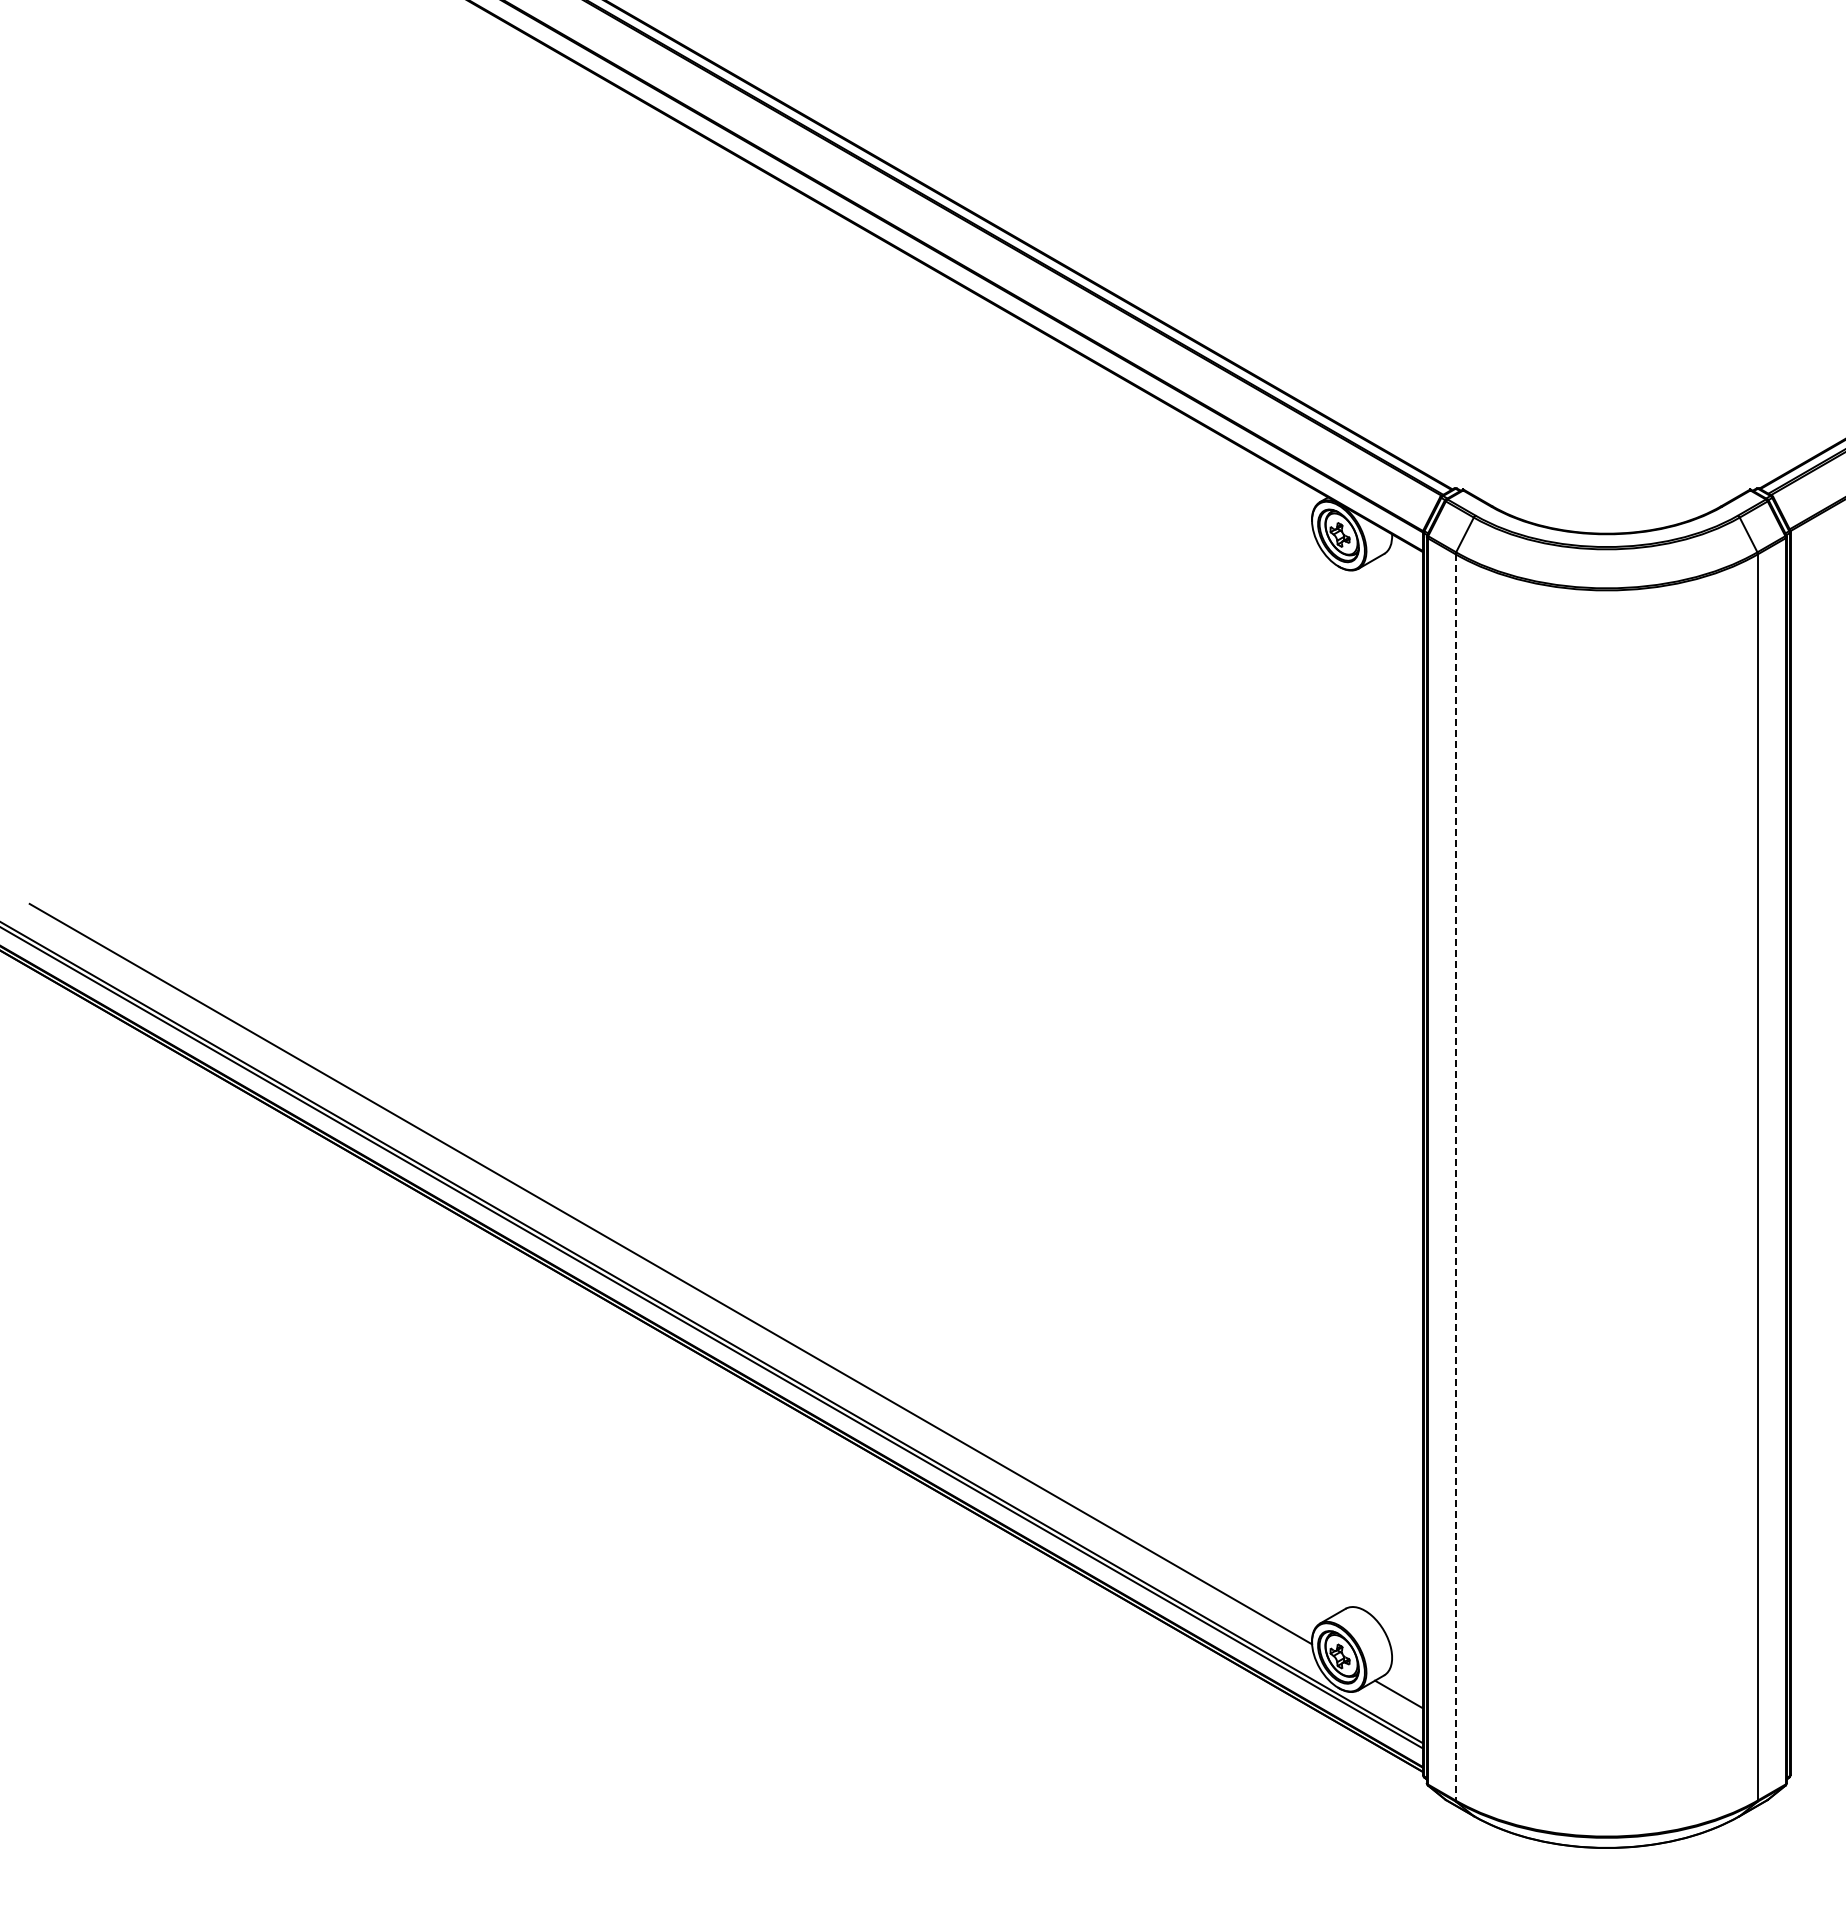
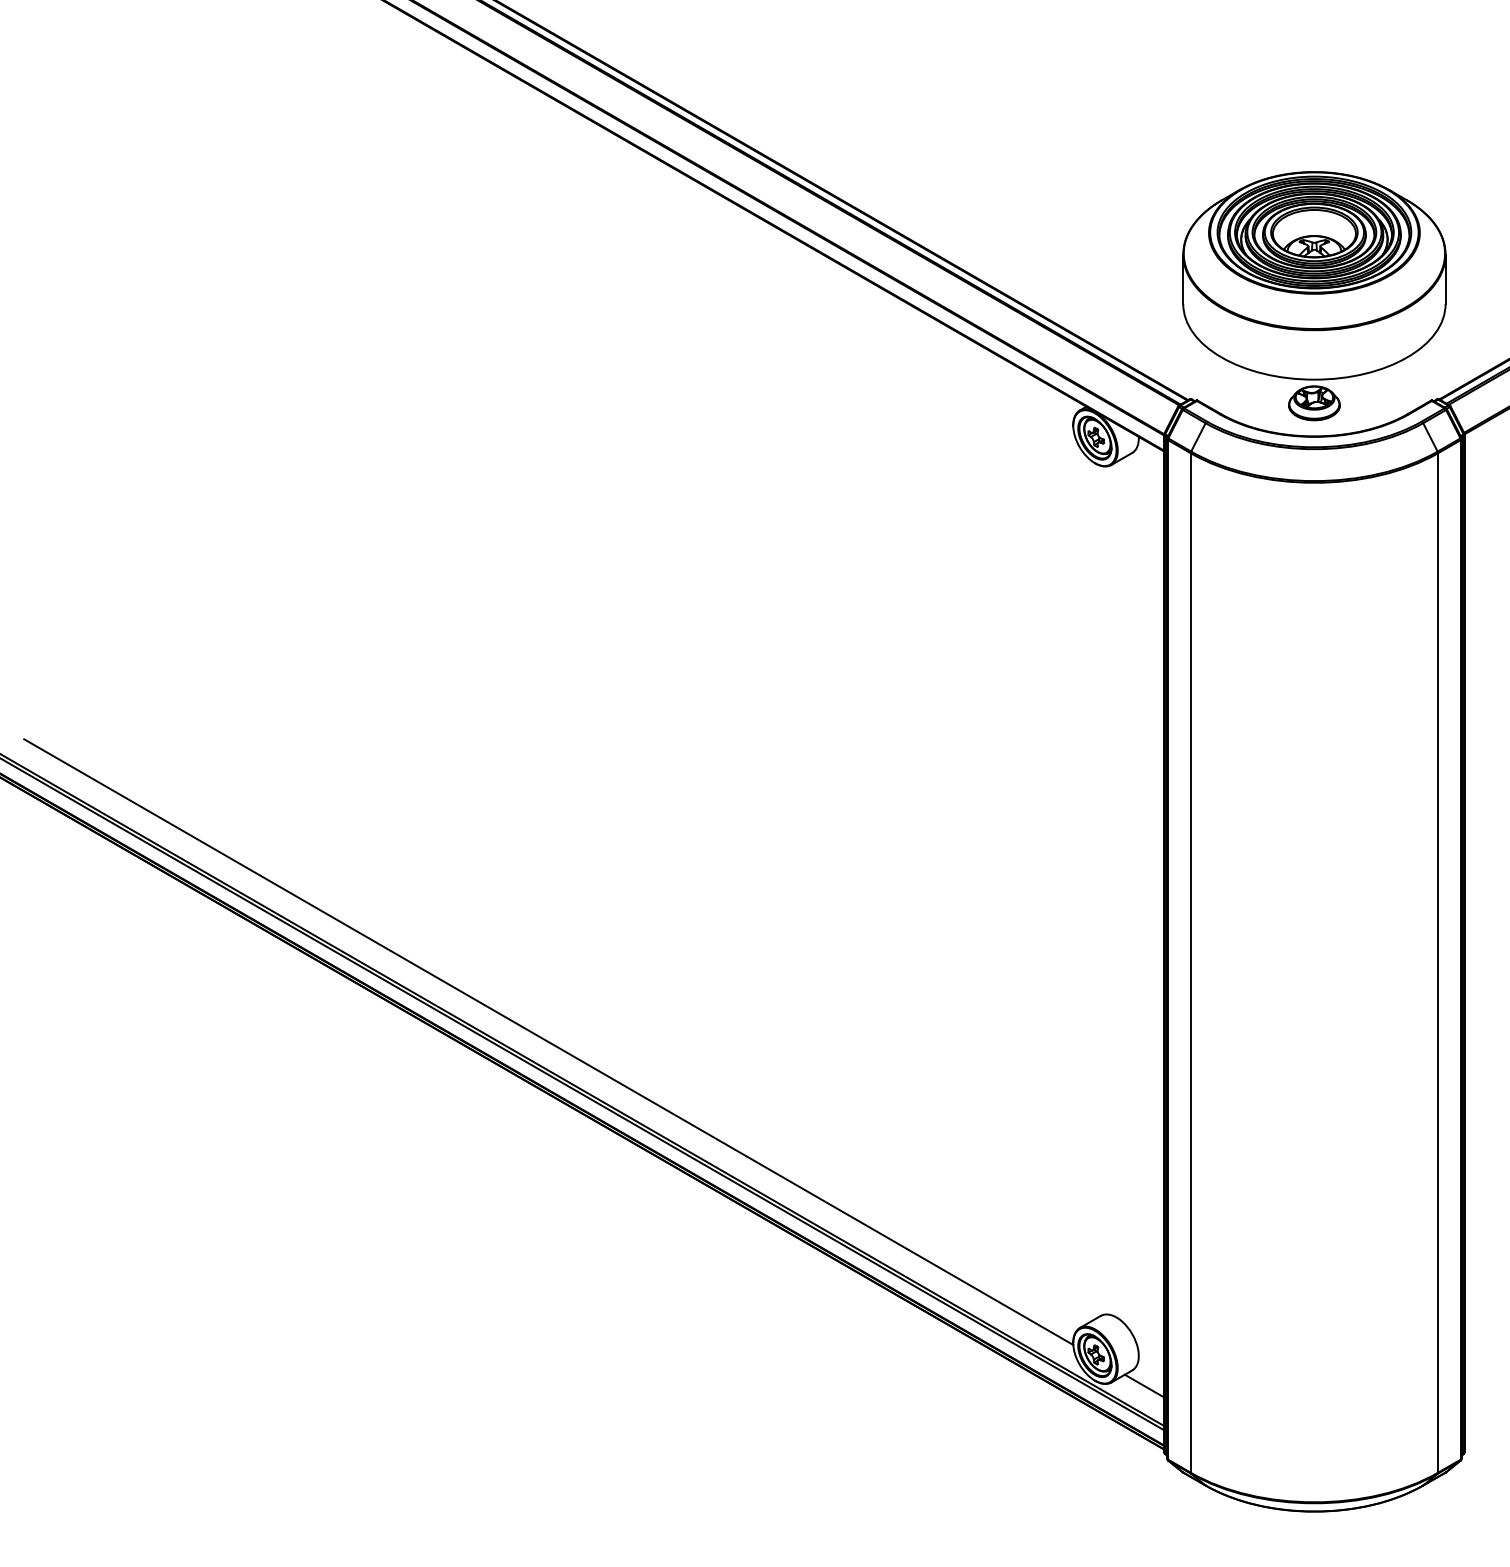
part: (1606, 361) -> (1314, 295), added
line: (1455, 1177) -> (1190, 963), dashed -> solid

